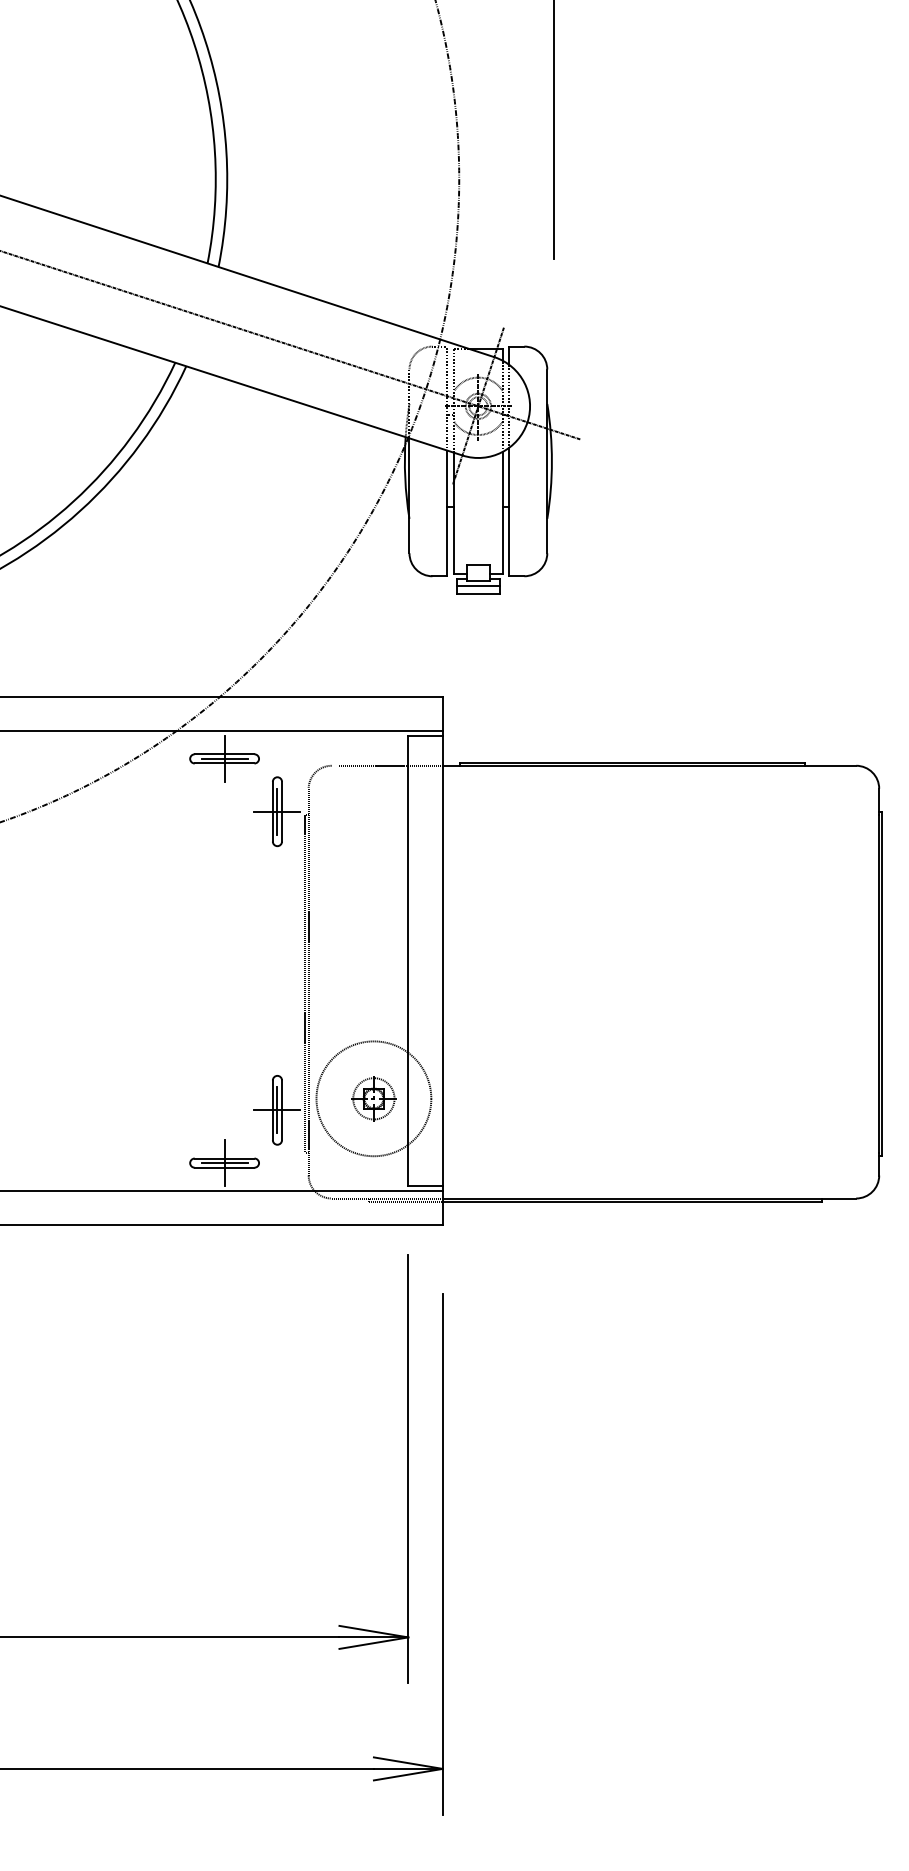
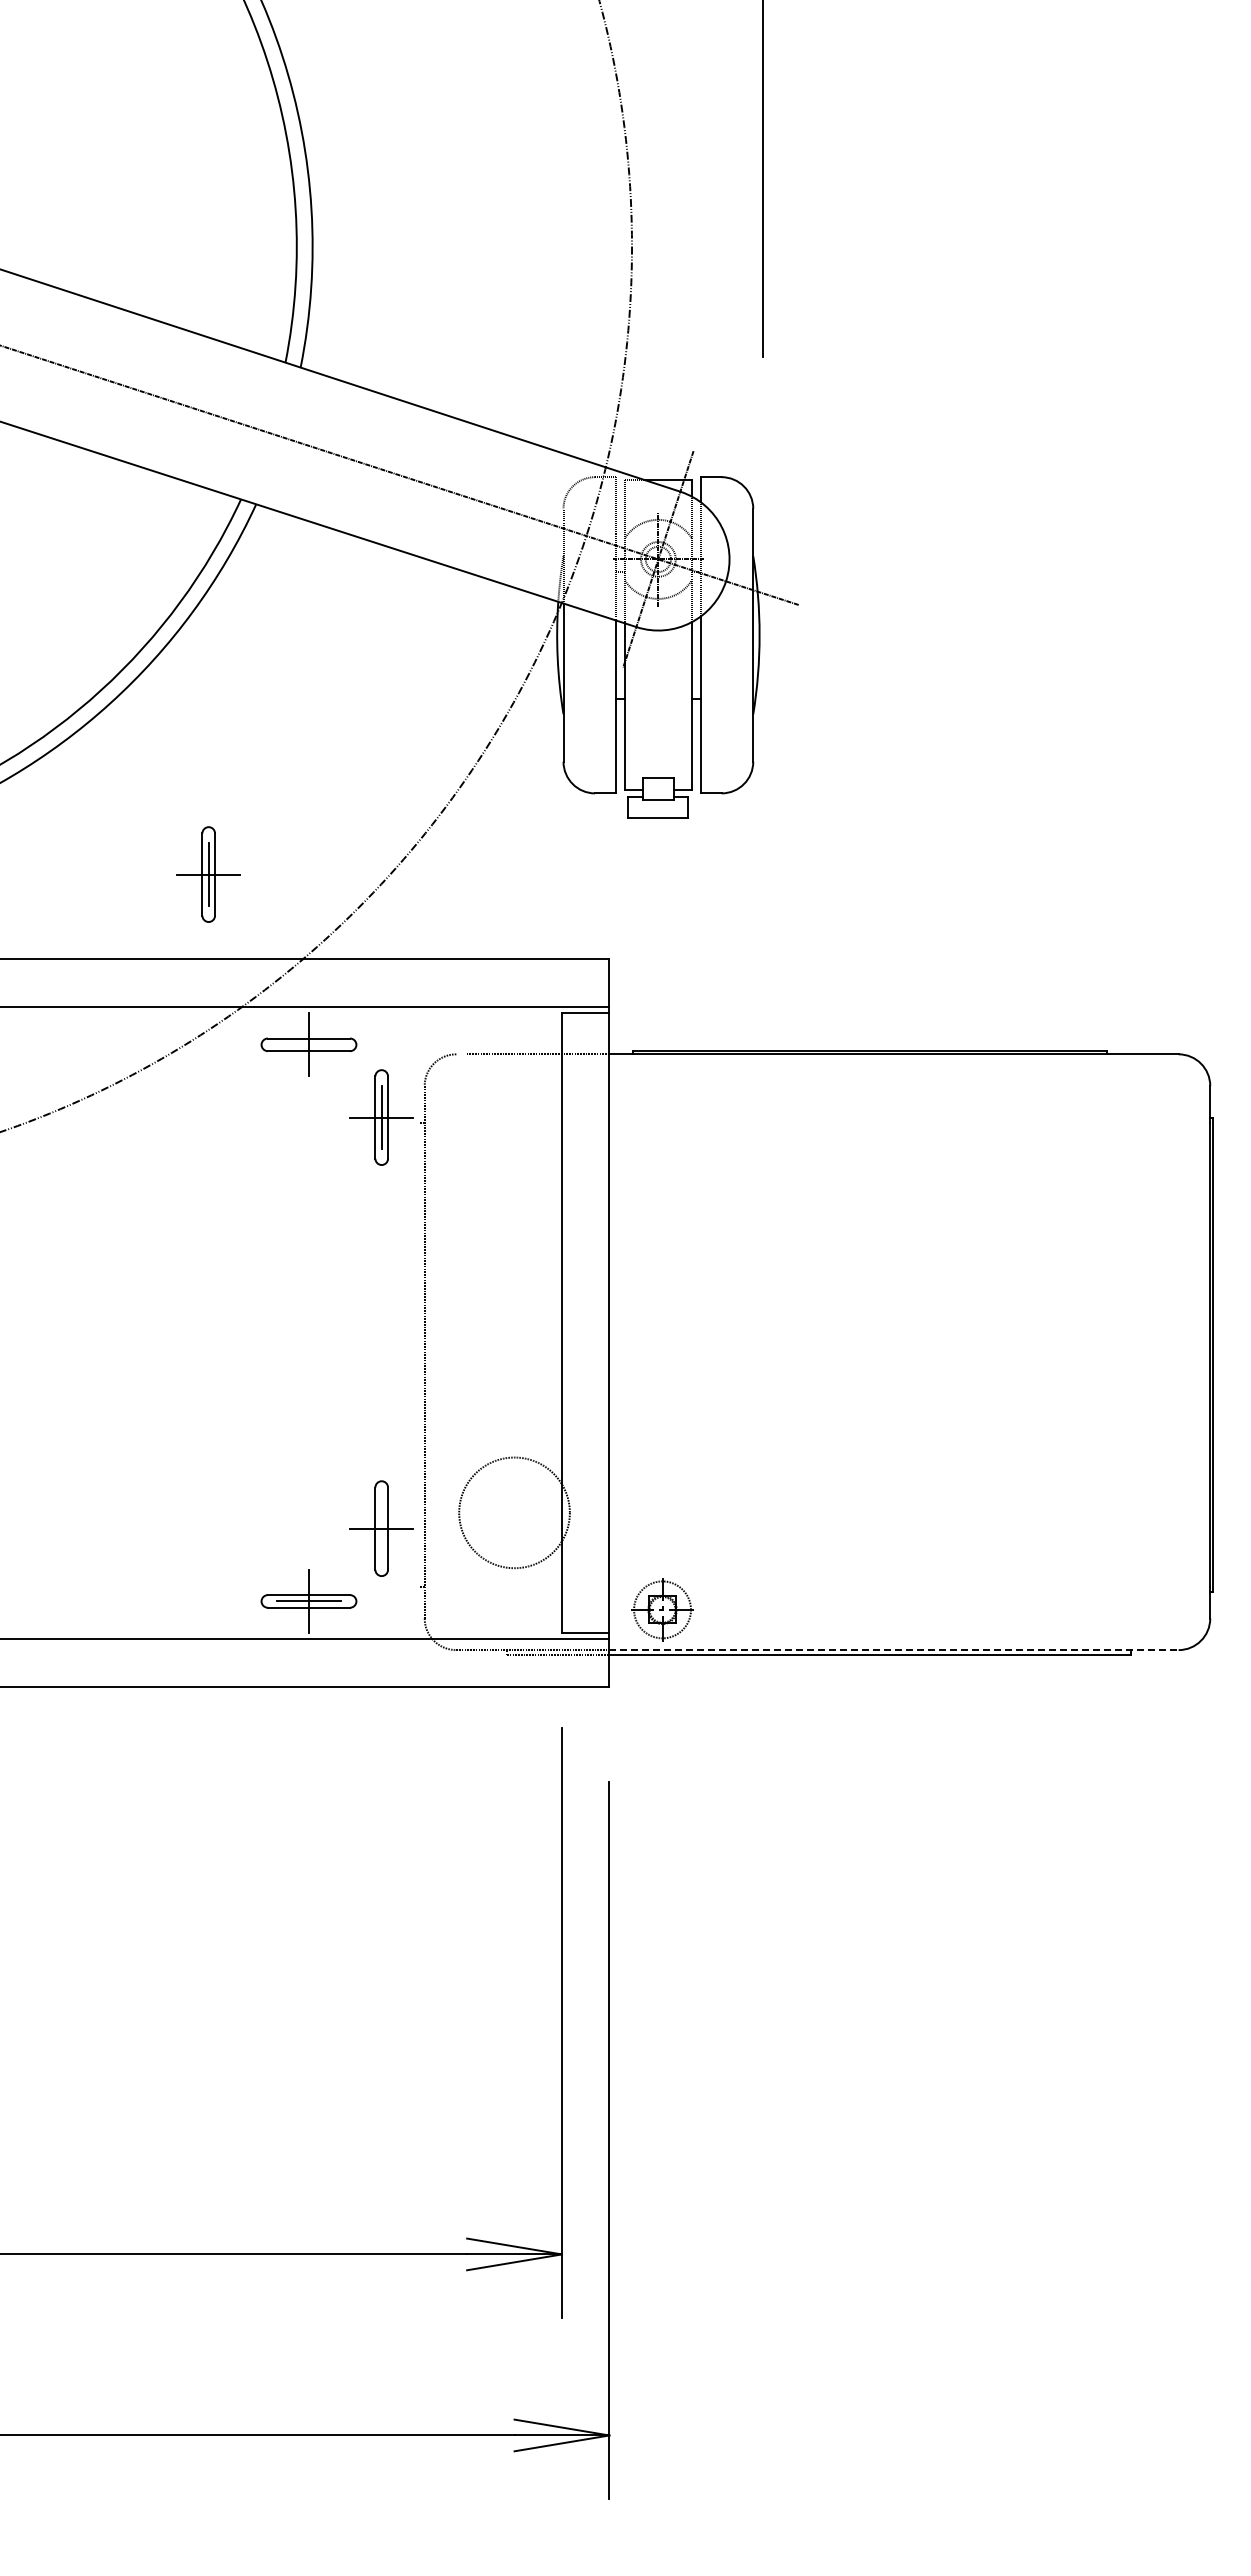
line: (478, 585) -> (658, 806), removed
part: (151, 635) -> (208, 874), added
line: (224, 758) -> (308, 1044), removed
line: (304, 983) -> (419, 1354), removed
circle: (373, 1098) -> (514, 1512), size x0.7
part: (373, 1098) -> (662, 1609), moved
line: (277, 1110) -> (381, 1528), removed
line: (649, 1198) -> (894, 1650), solid -> dashed

